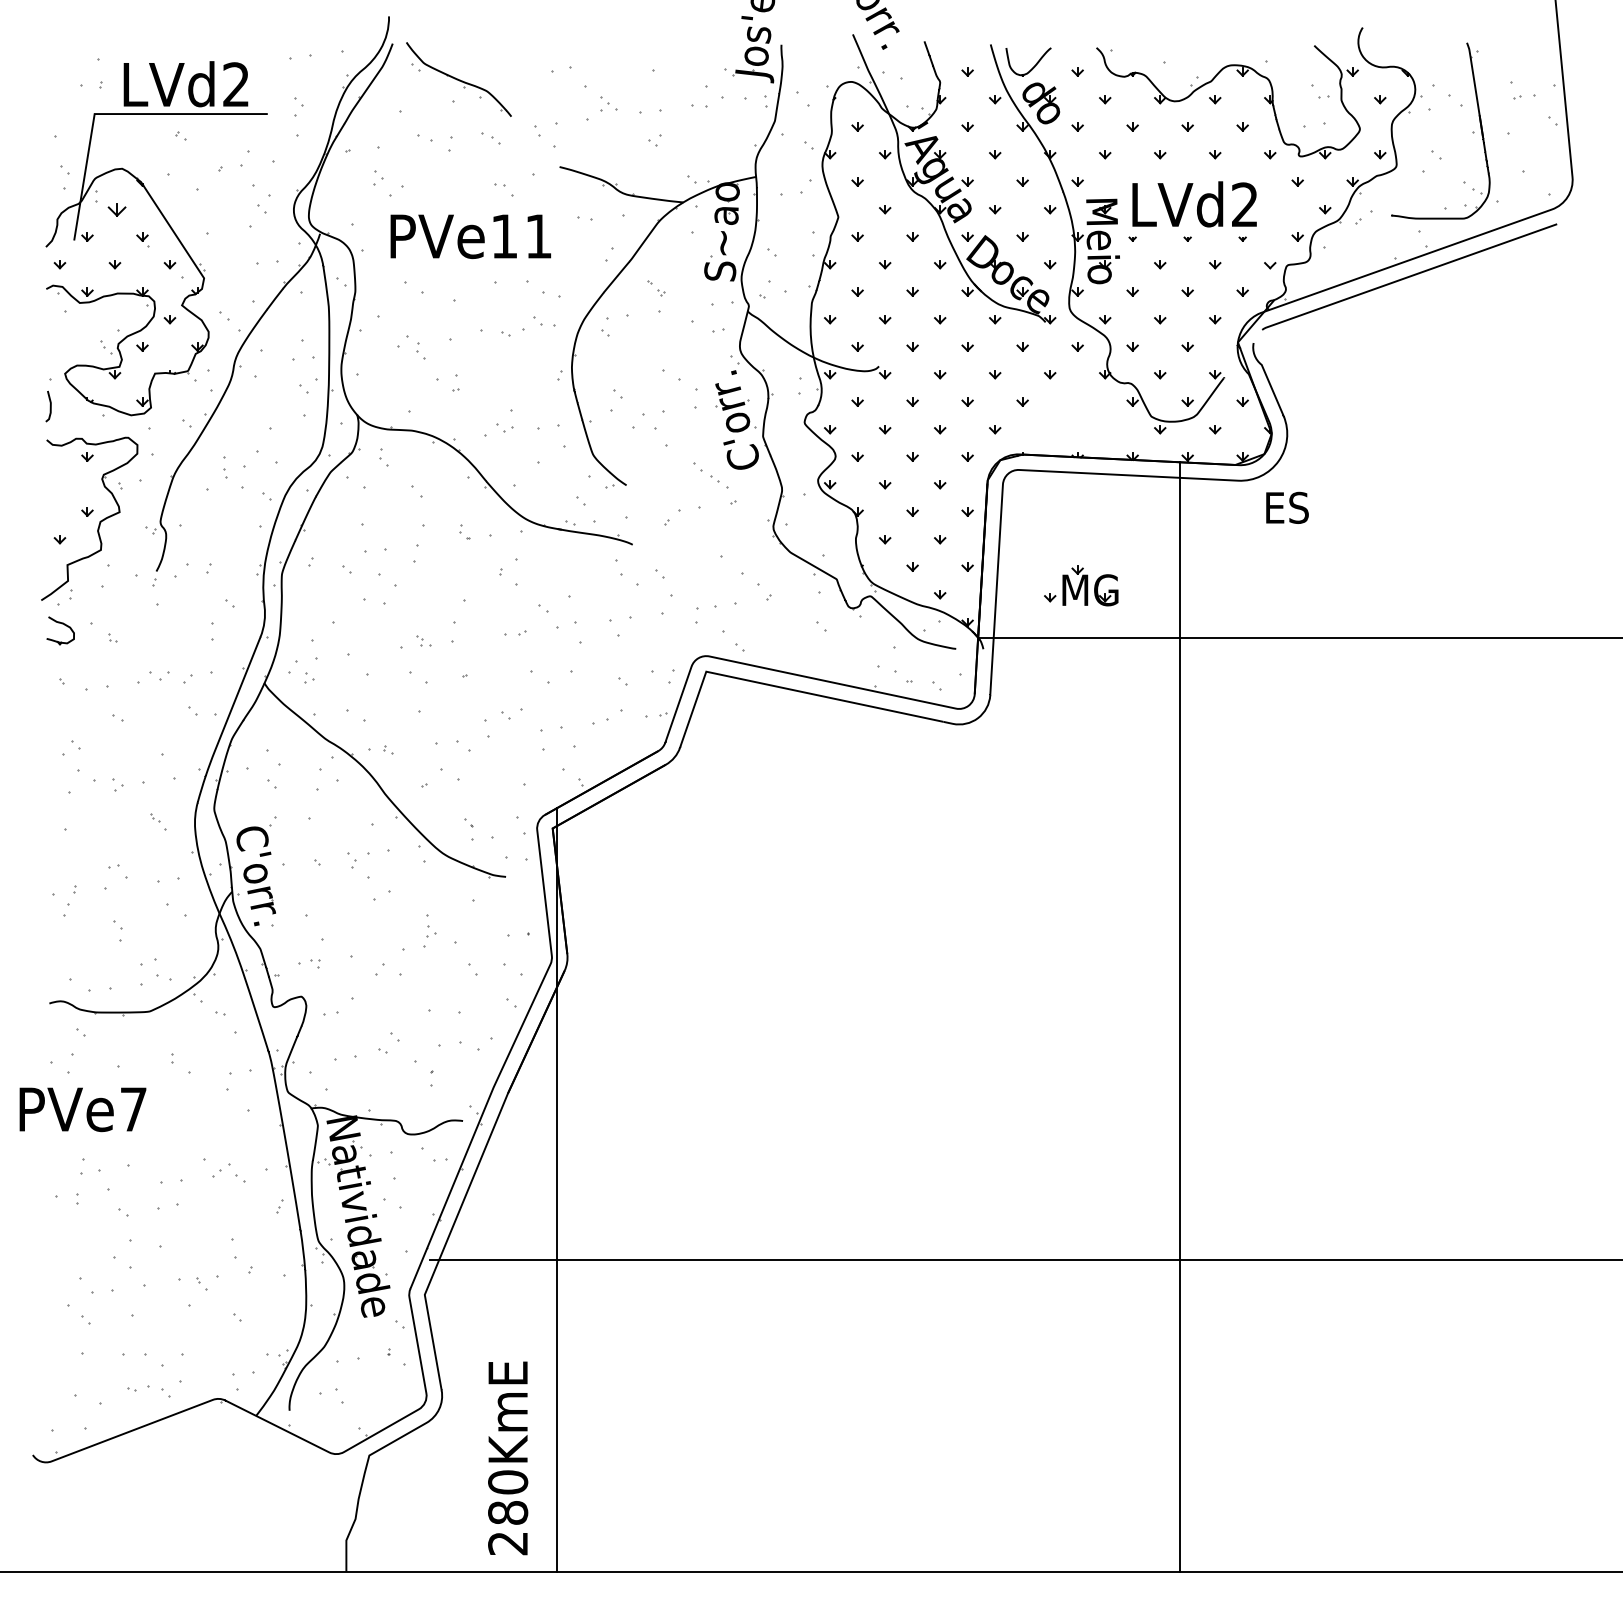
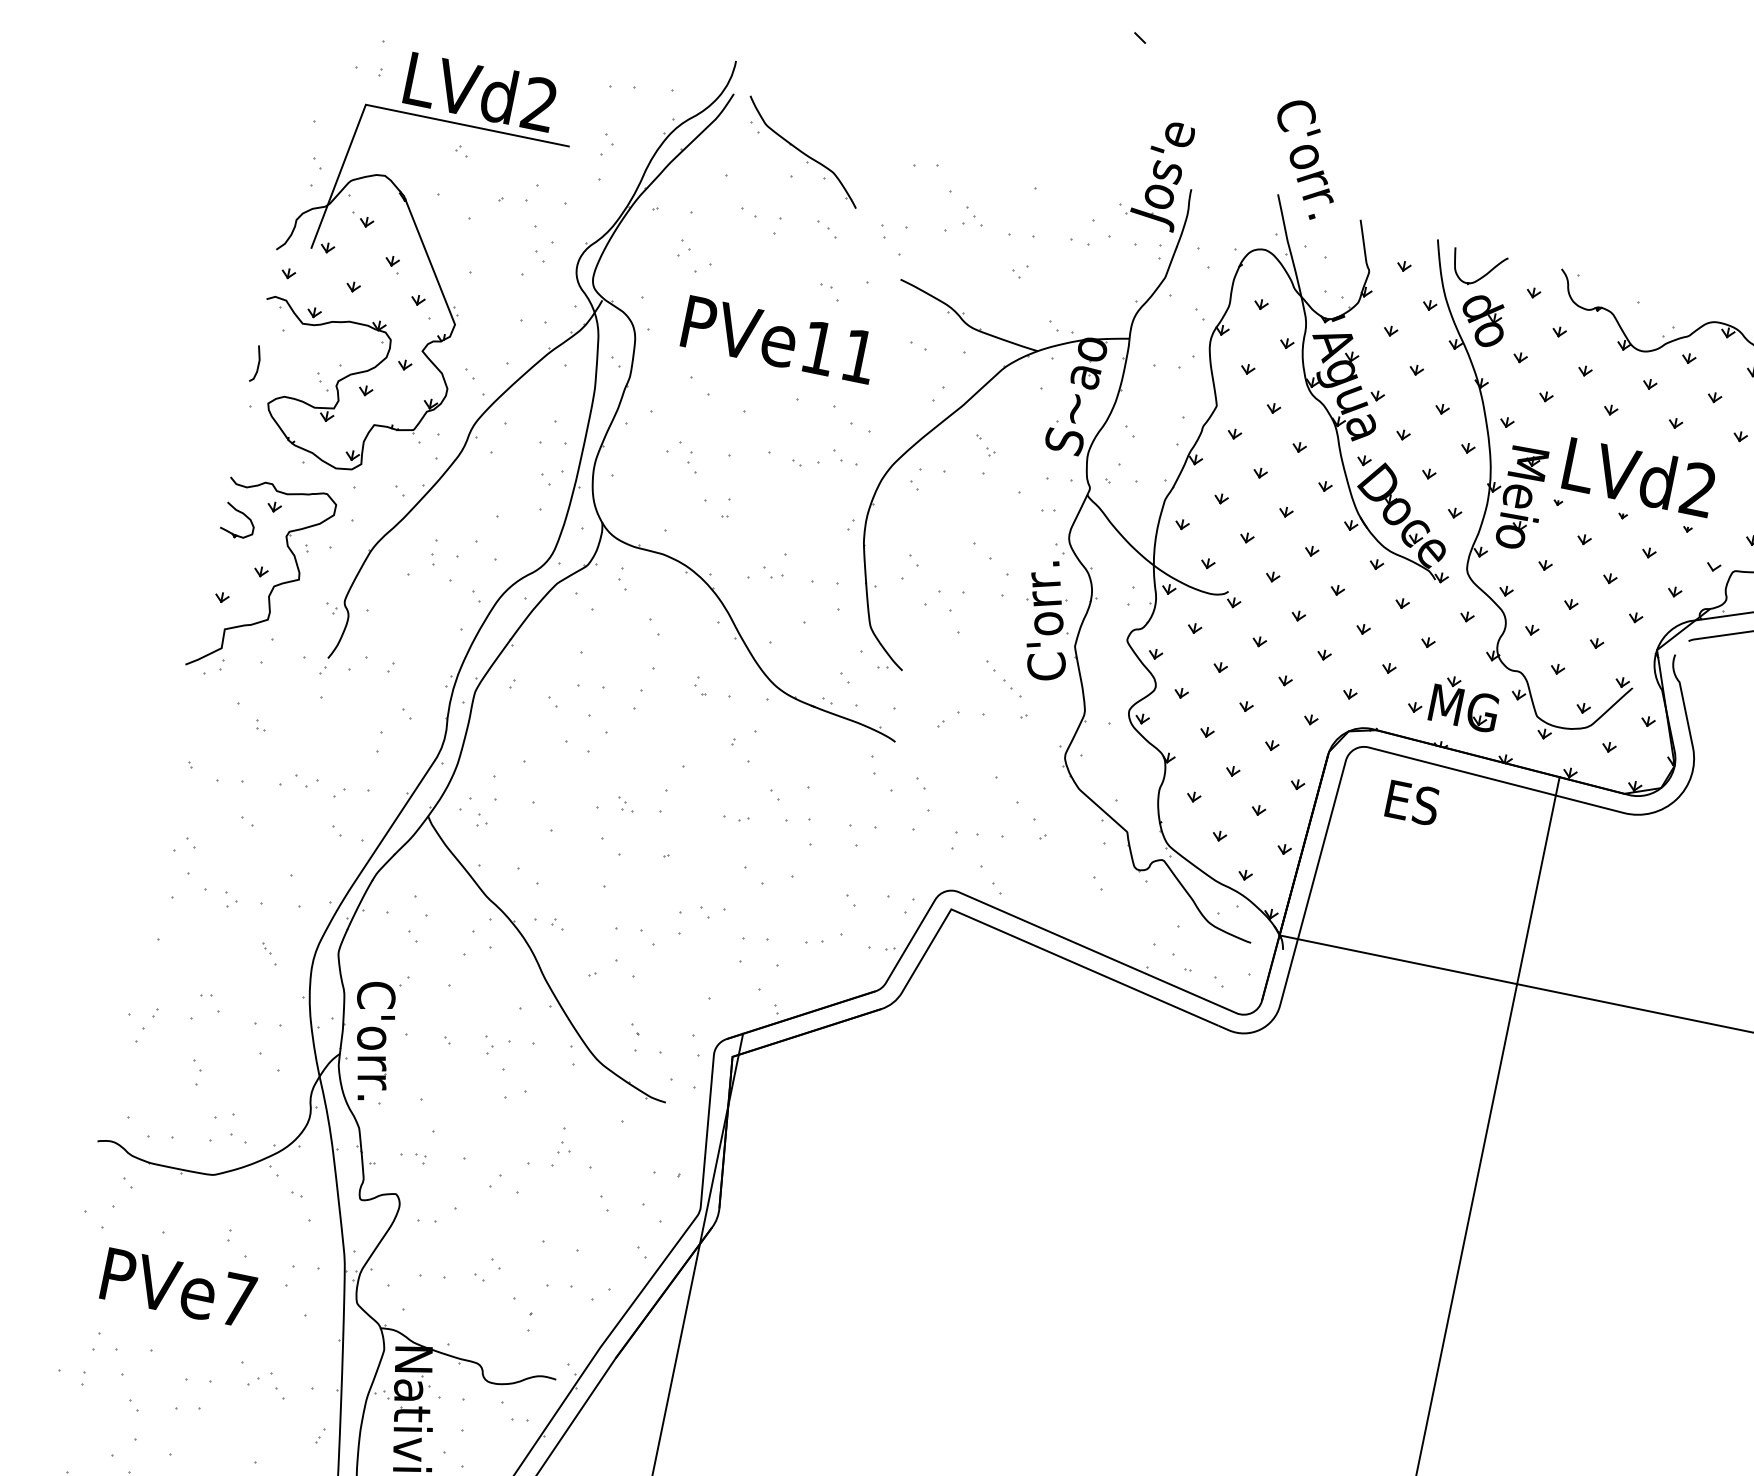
part: (111, 208) -> (362, 220), size x0.62
line: (49, 406) -> (257, 364), moved
text: (1287, 507) -> (1412, 802), moved
part: (1081, 585) -> (1454, 700), moved
part: (62, 624) -> (242, 514), moved
text: (82, 1109) -> (178, 1287), moved

